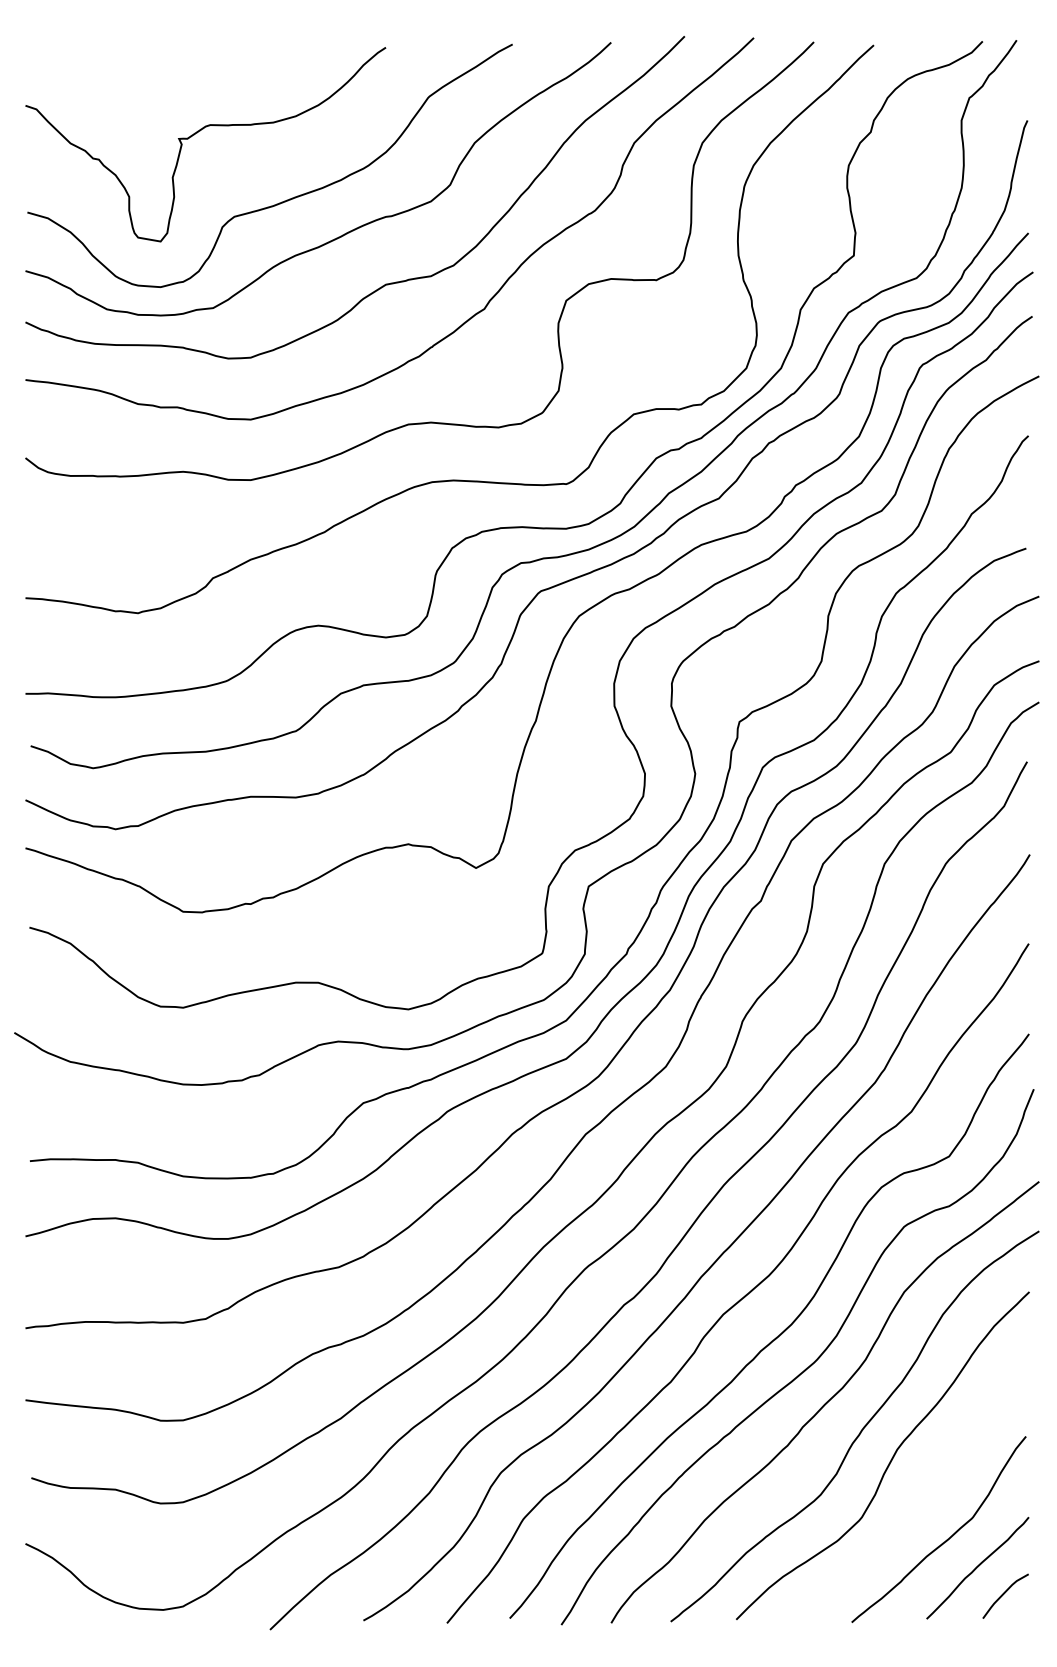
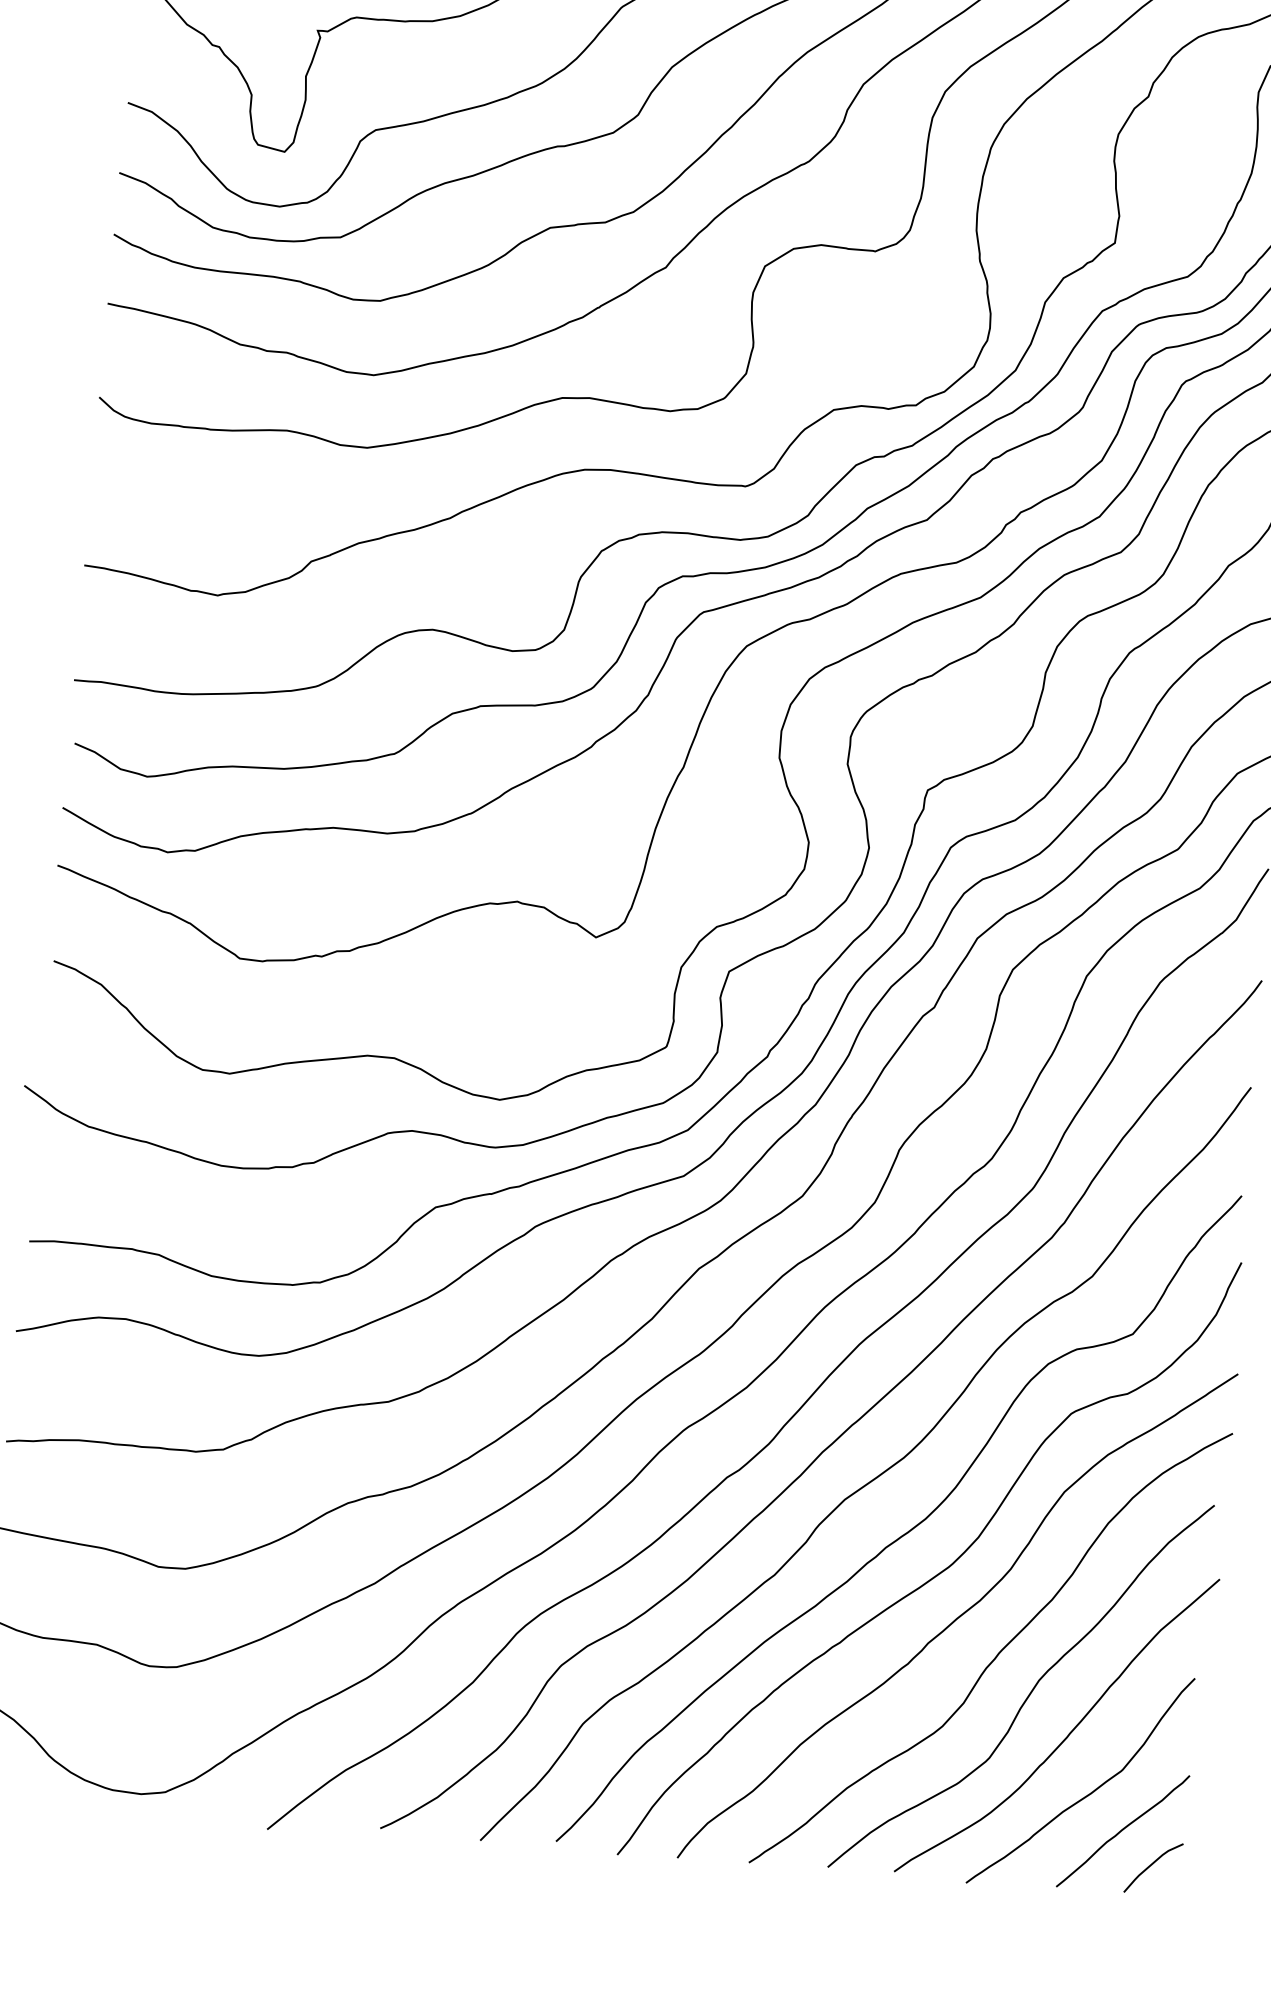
curve: (924, 1492) -> (1067, 1734), added

